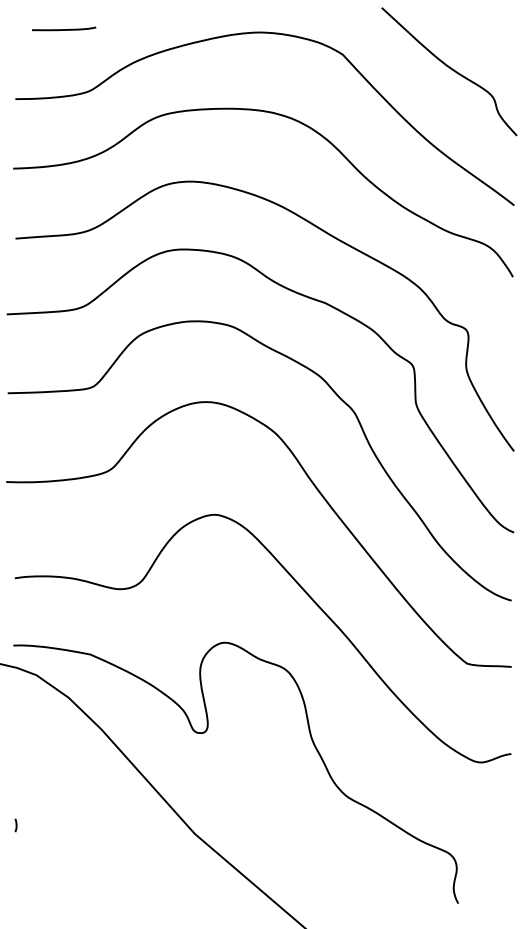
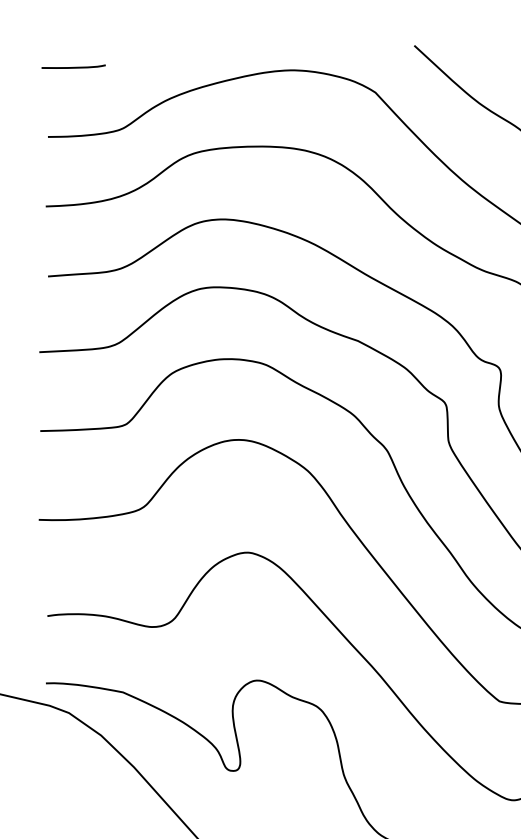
curve: (64, 29) -> (74, 67), moved

